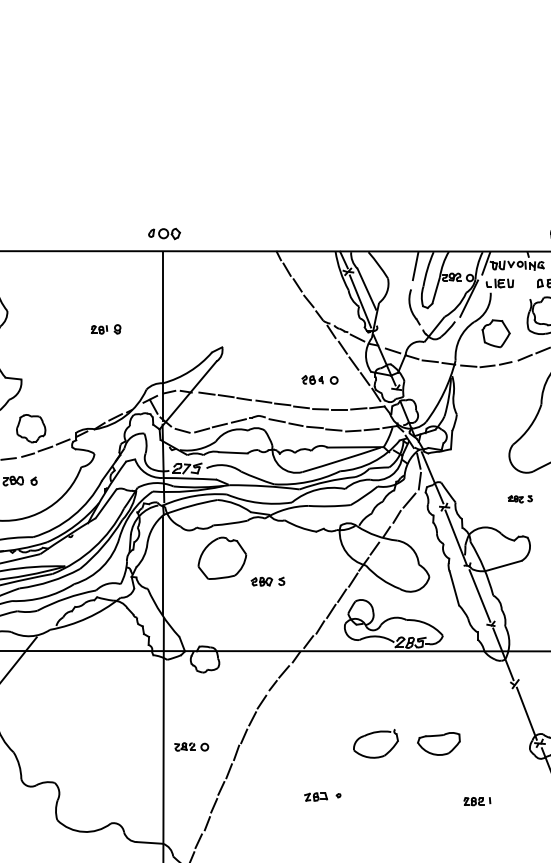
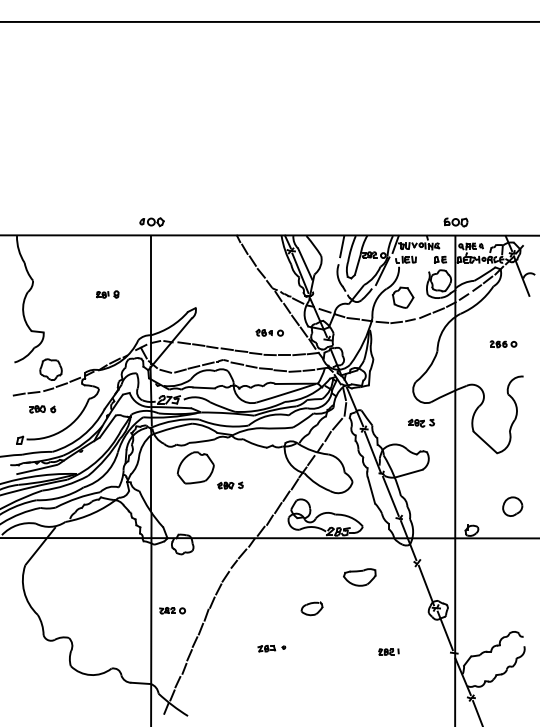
part: (520, 498) -> (421, 422), size x1.43
part: (375, 744) -> (311, 608), size x0.62
part: (438, 744) -> (359, 577), moved

